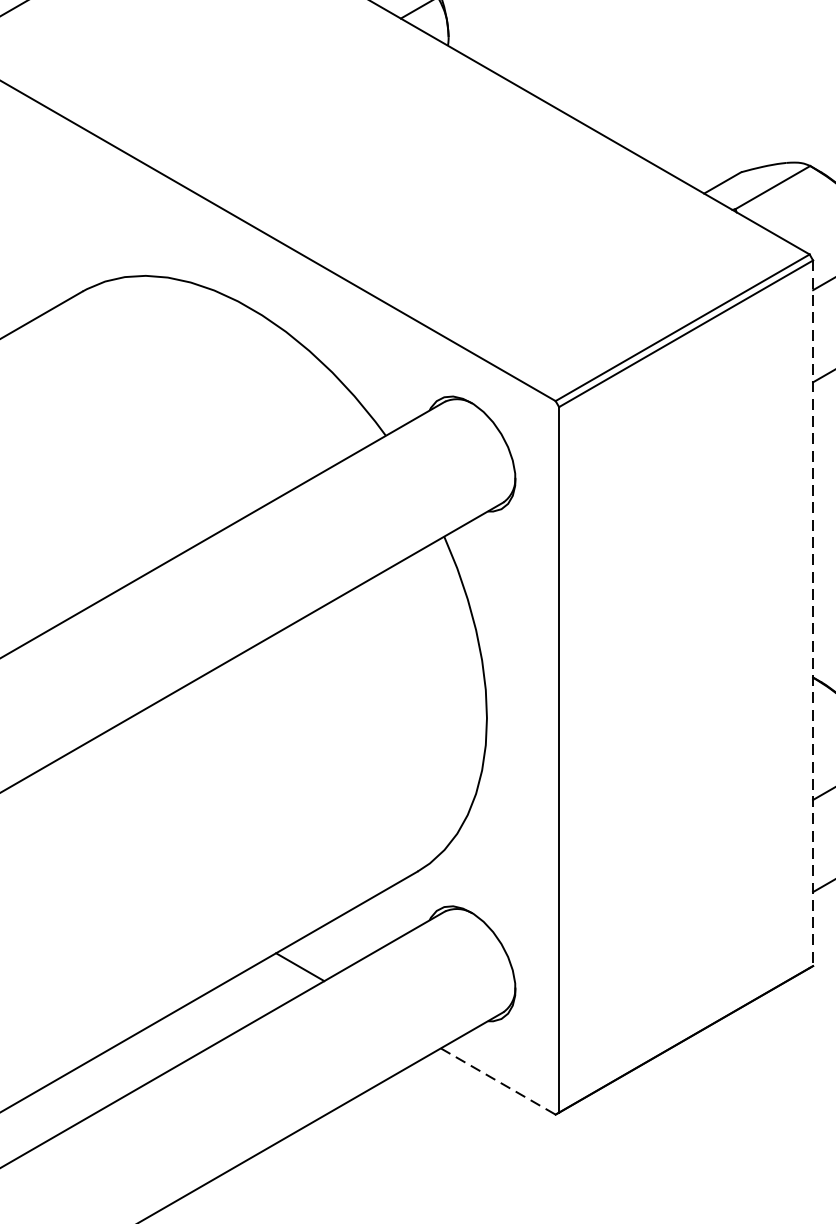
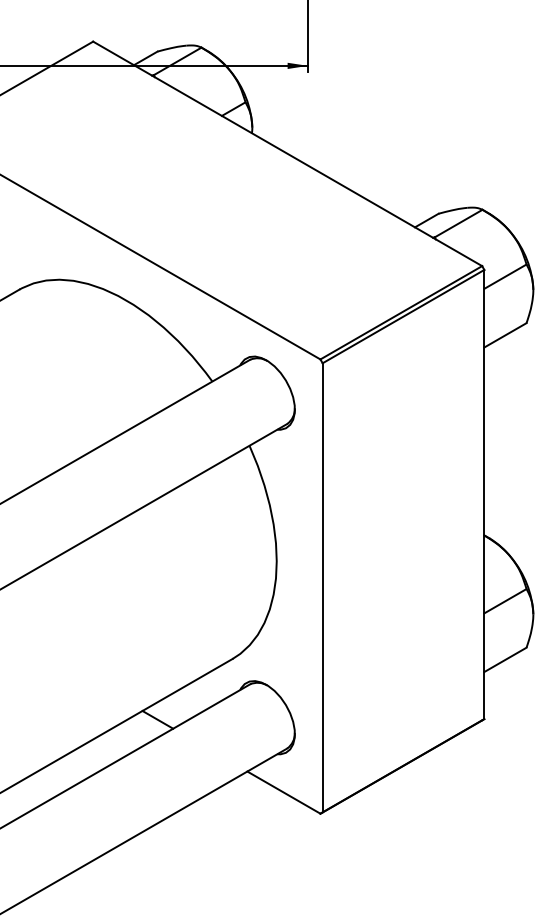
line: (813, 613) -> (484, 494), dashed -> solid
line: (499, 1081) -> (284, 792), dashed -> solid

